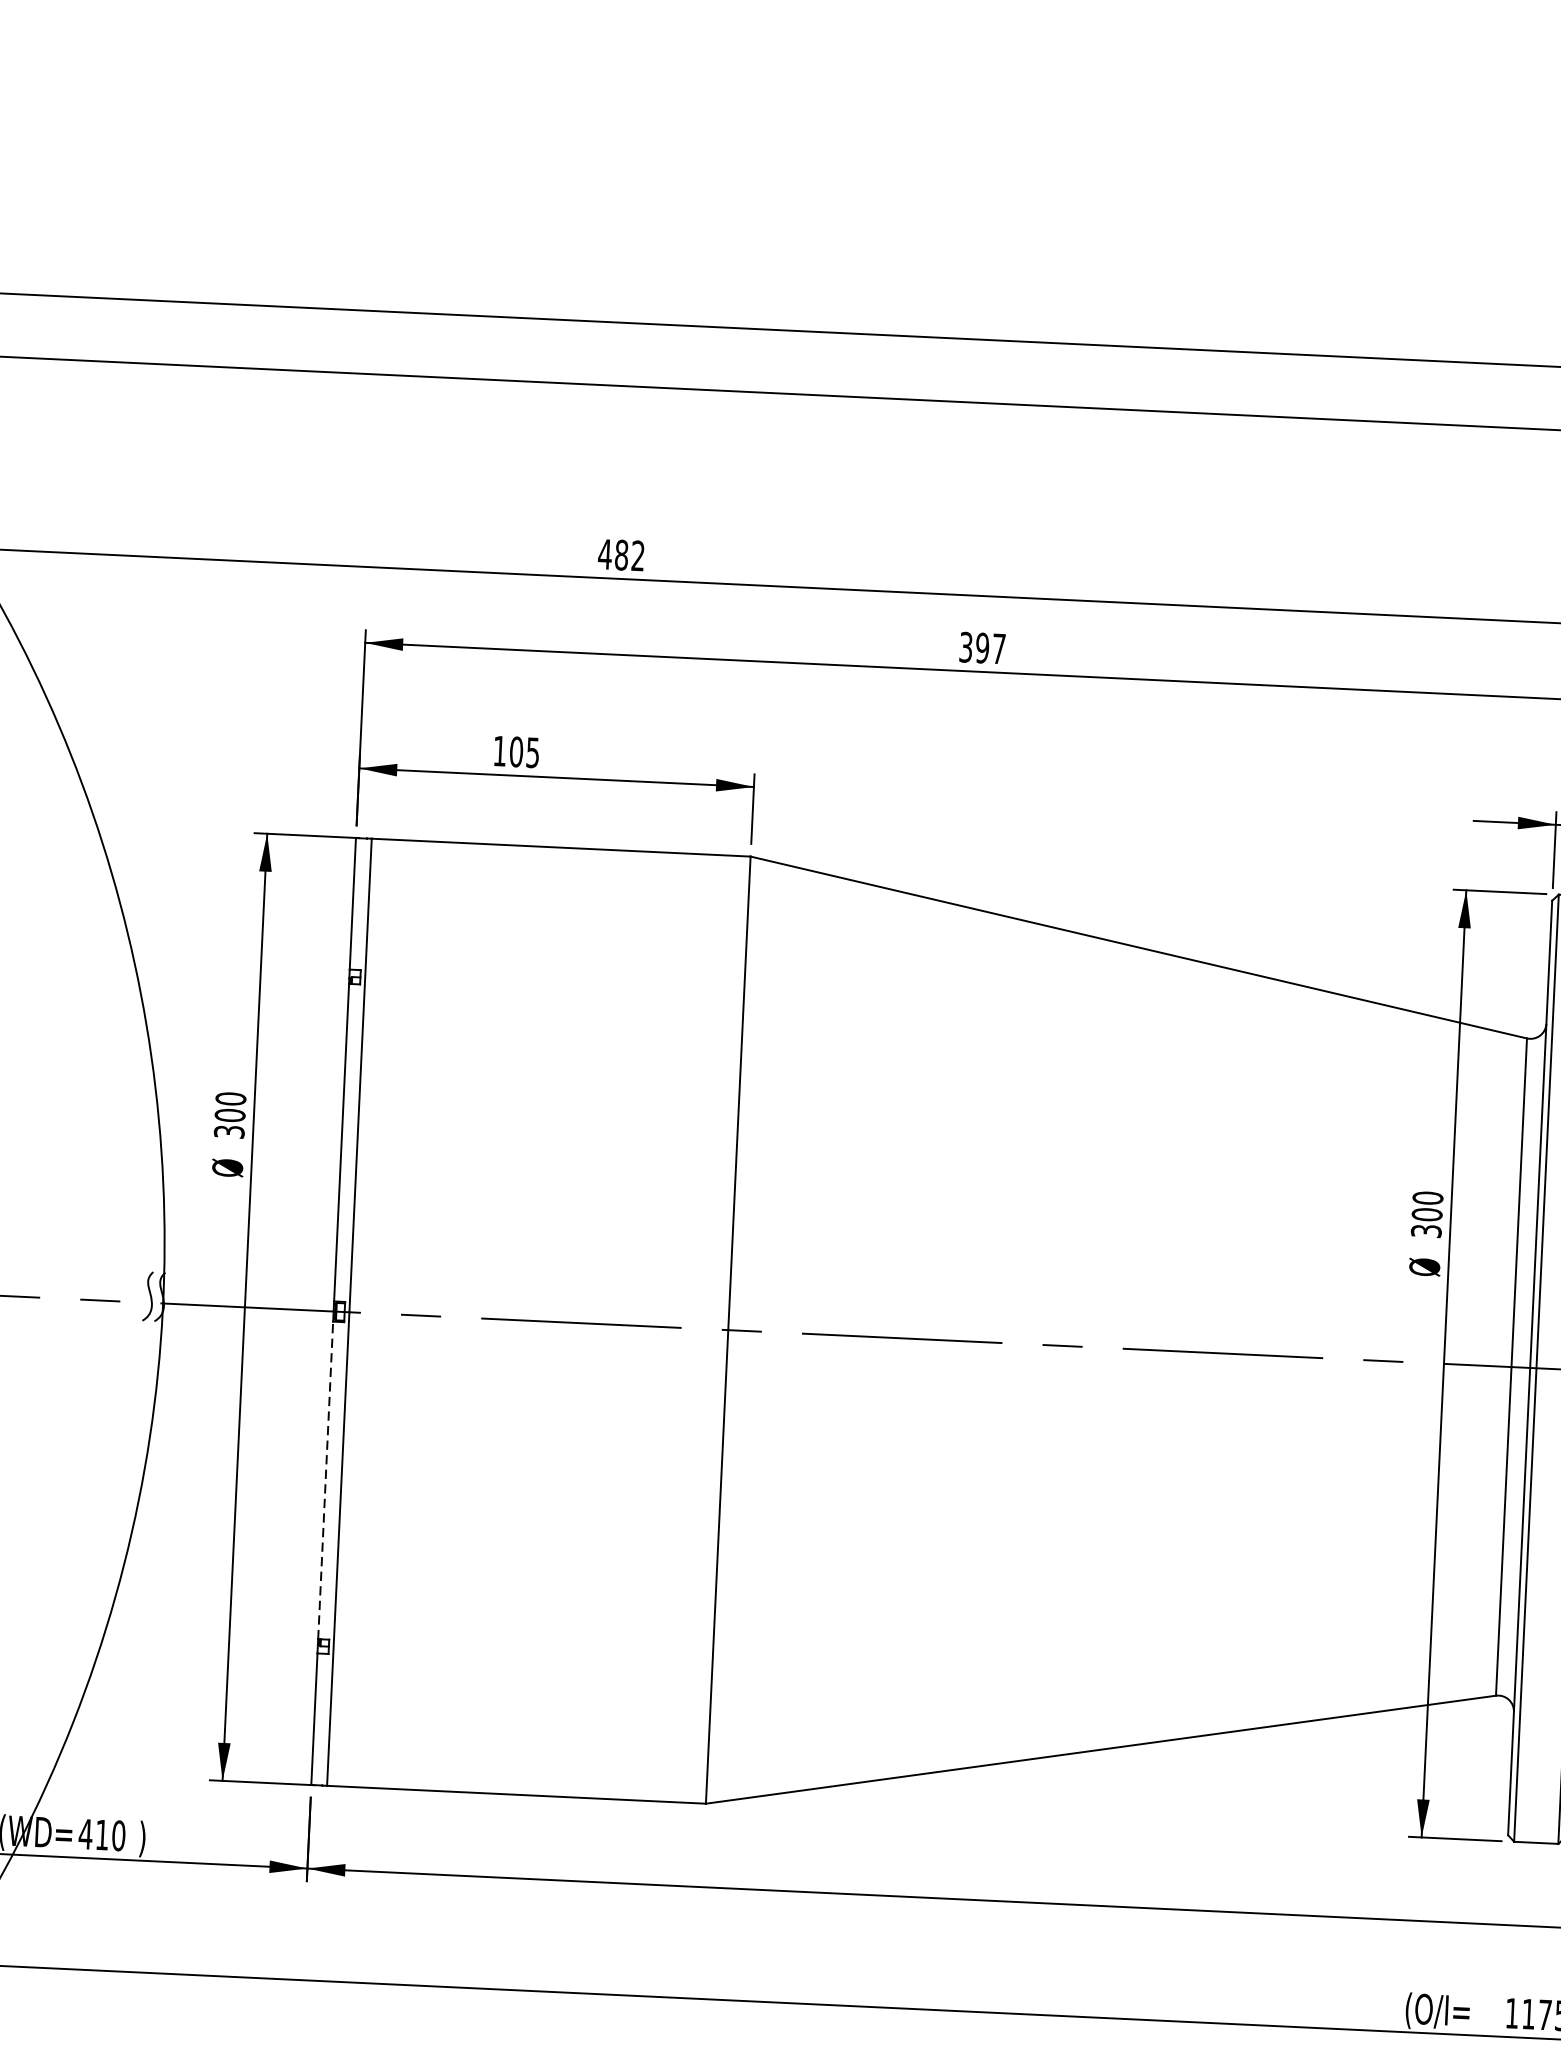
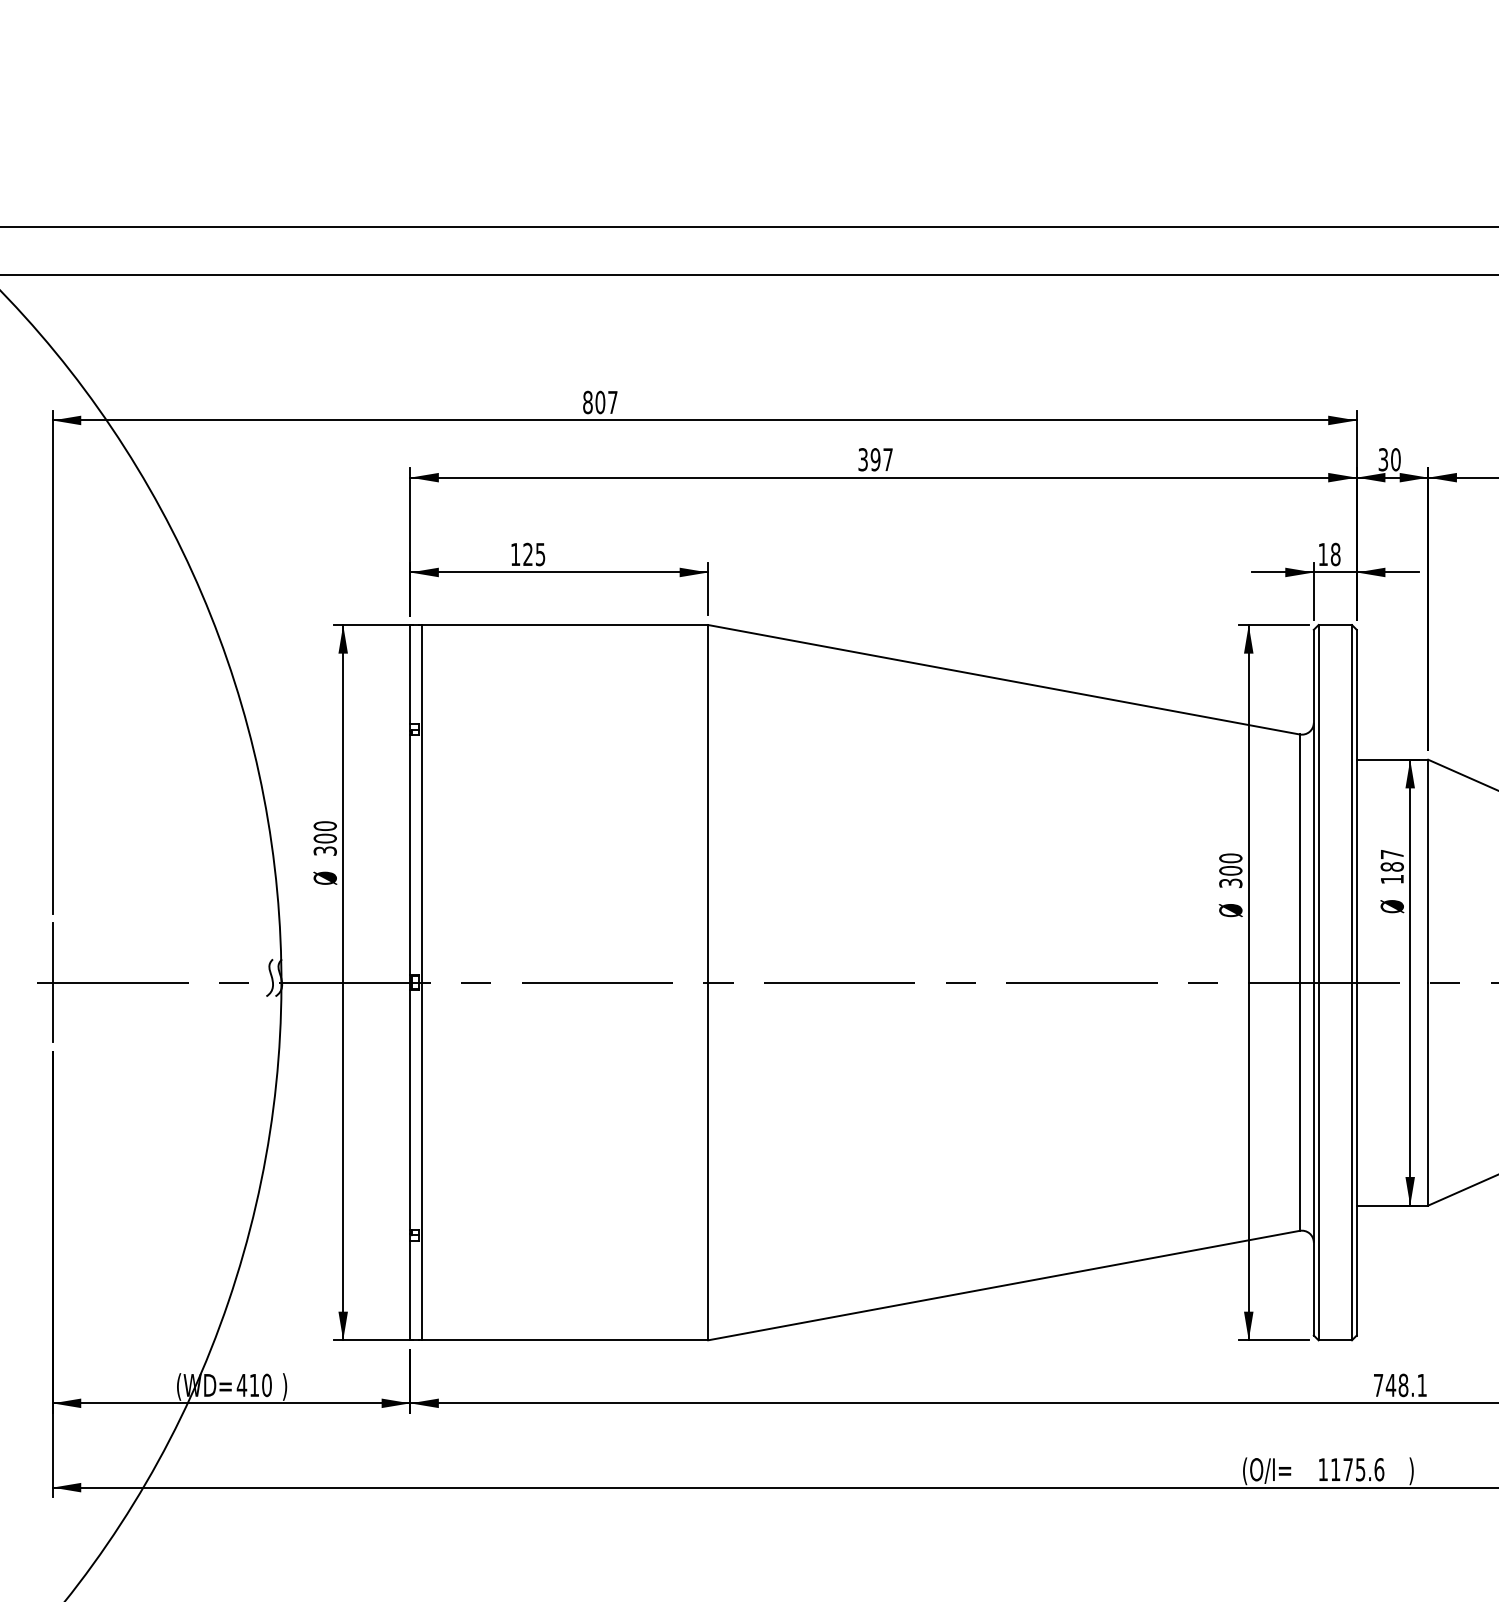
text: (620, 555) -> (599, 402), 482 -> 807
text: (517, 751) -> (528, 554), 105 -> 125
line: (326, 1480) -> (410, 1110), dashed -> solid

